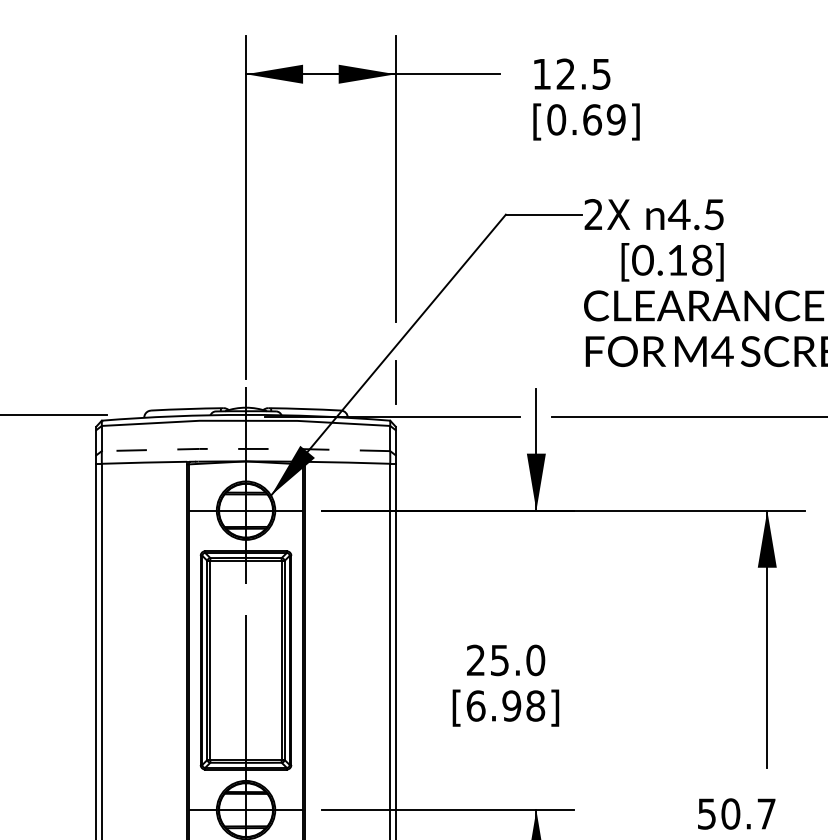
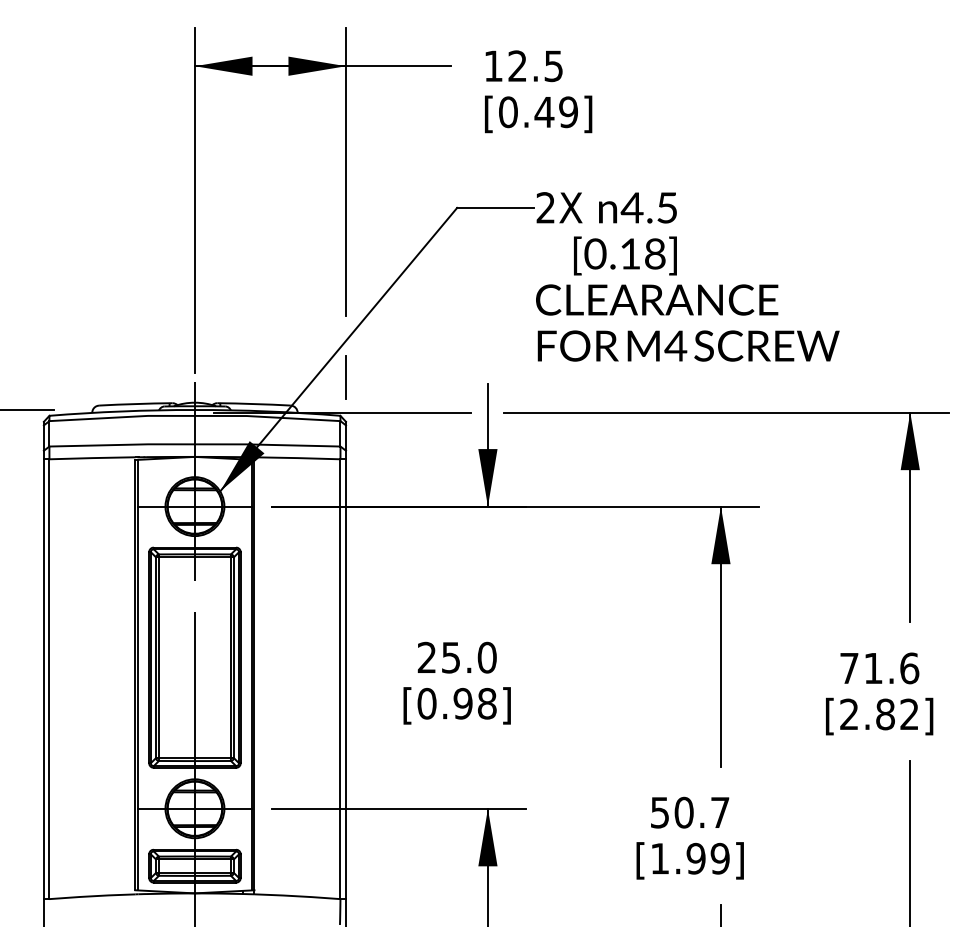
text: (592, 120) -> (544, 112), [0.69] -> [0.49]
line: (245, 449) -> (194, 444), dashed -> solid
text: (475, 705) -> (426, 703), [6.98] -> [0.98]

